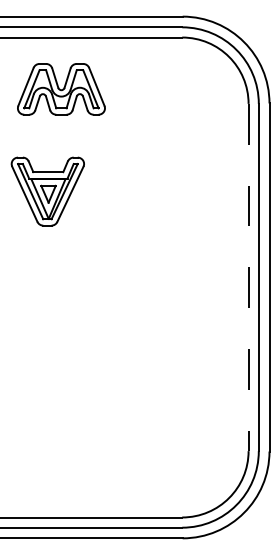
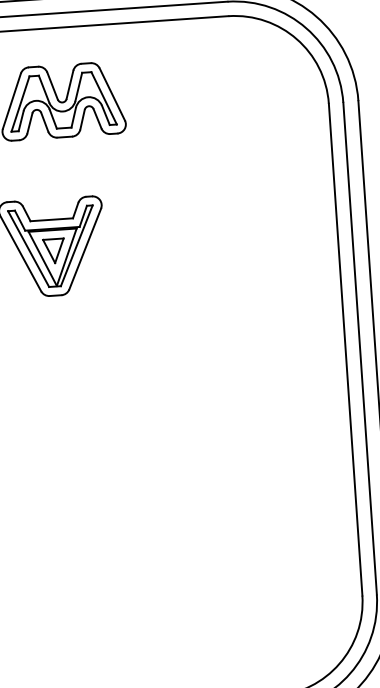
line: (248, 277) -> (345, 349), dashed -> solid

